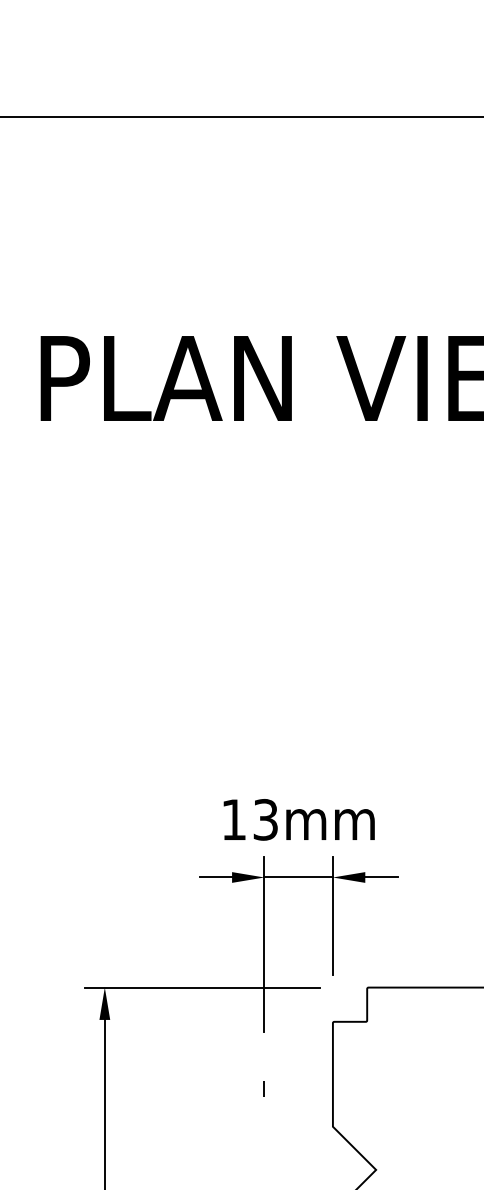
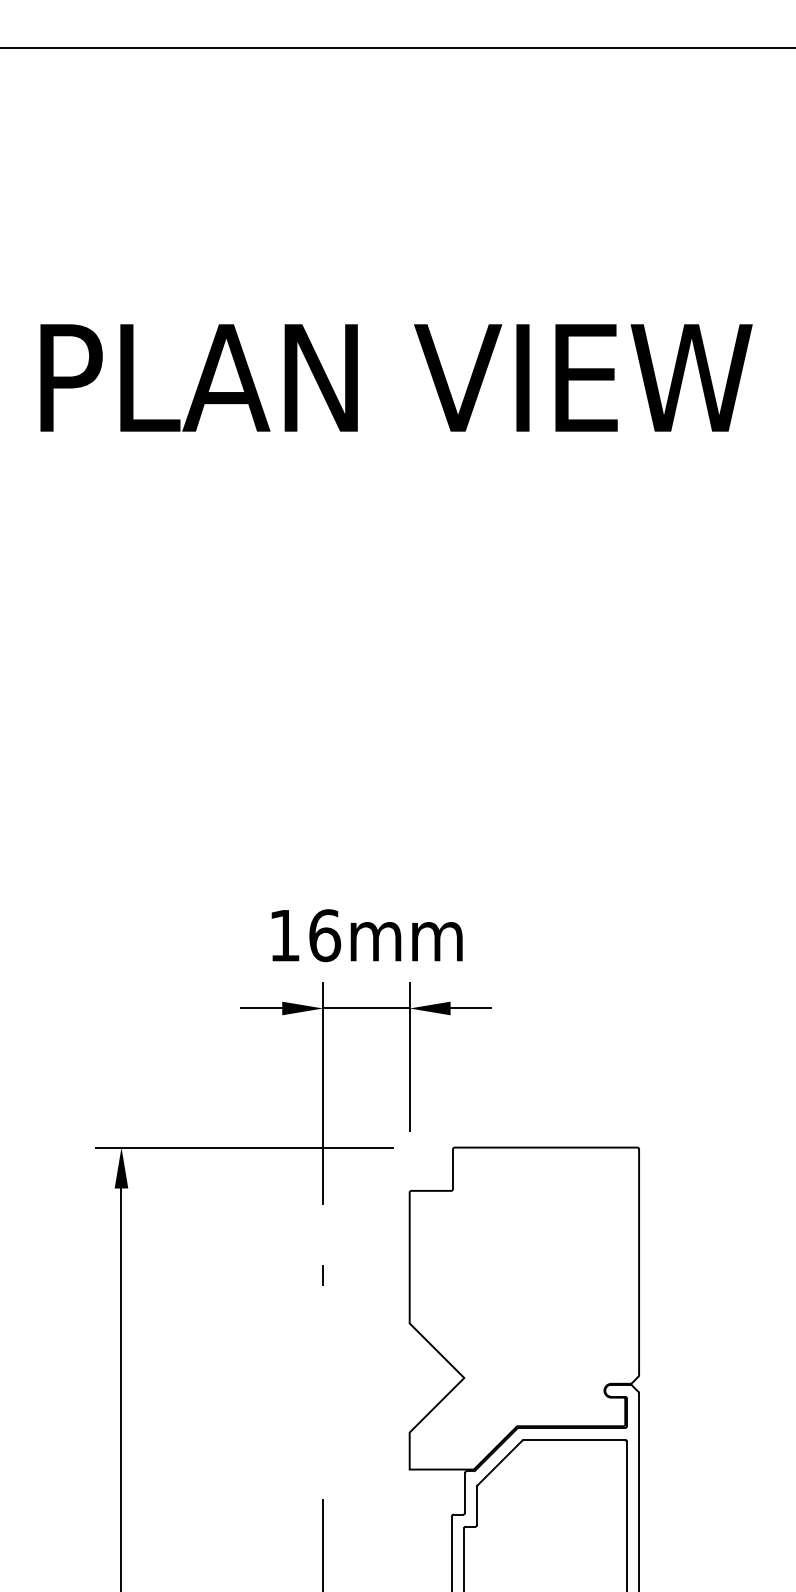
text: (266, 819) -> (325, 935), 13mm -> 16mm

